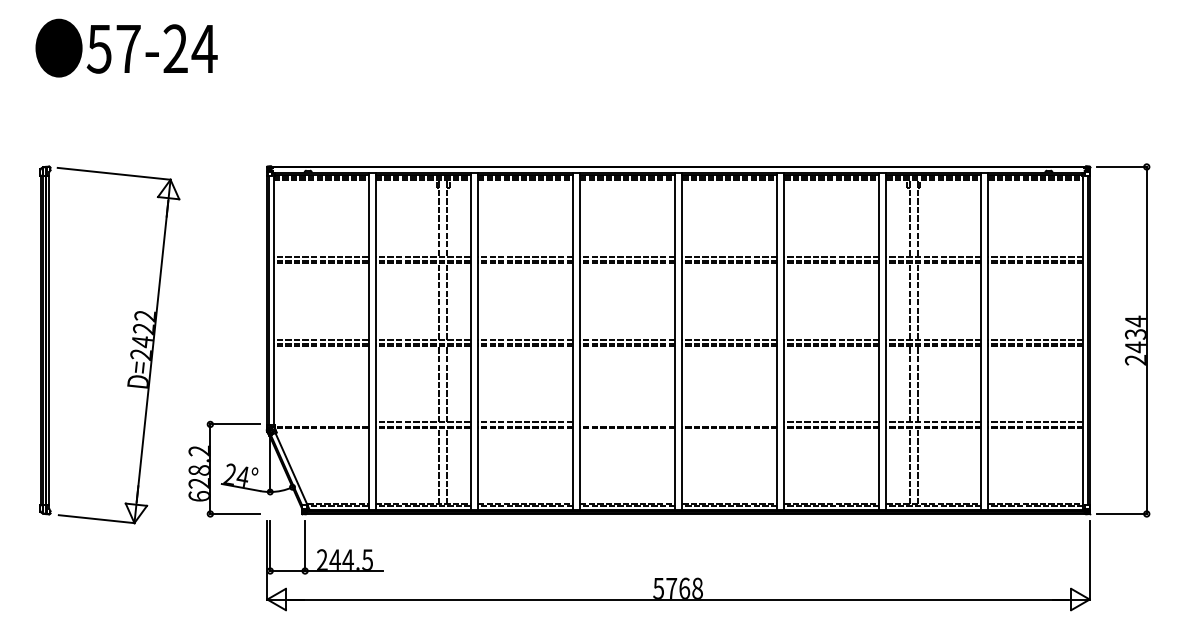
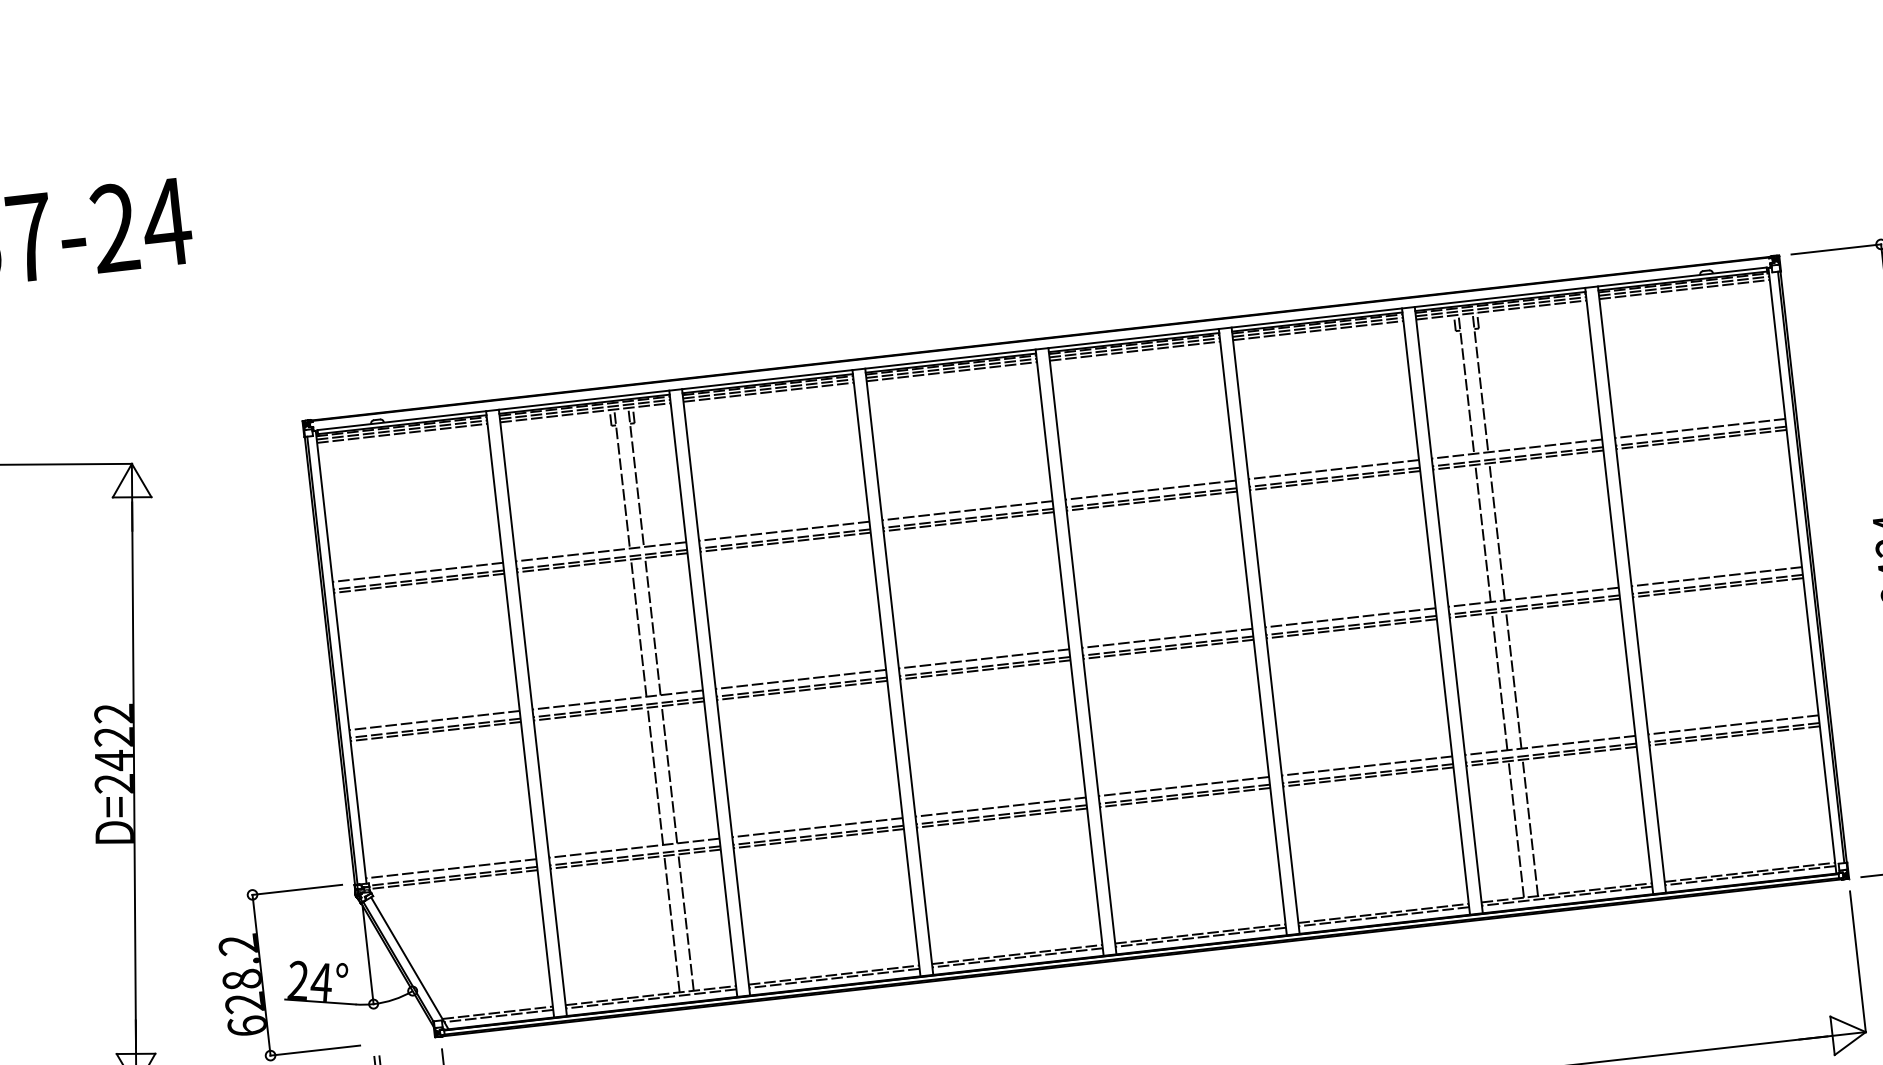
line: (320, 422) -> (449, 869), added
line: (627, 422) -> (1000, 807), added
line: (729, 422) -> (1183, 786), added

